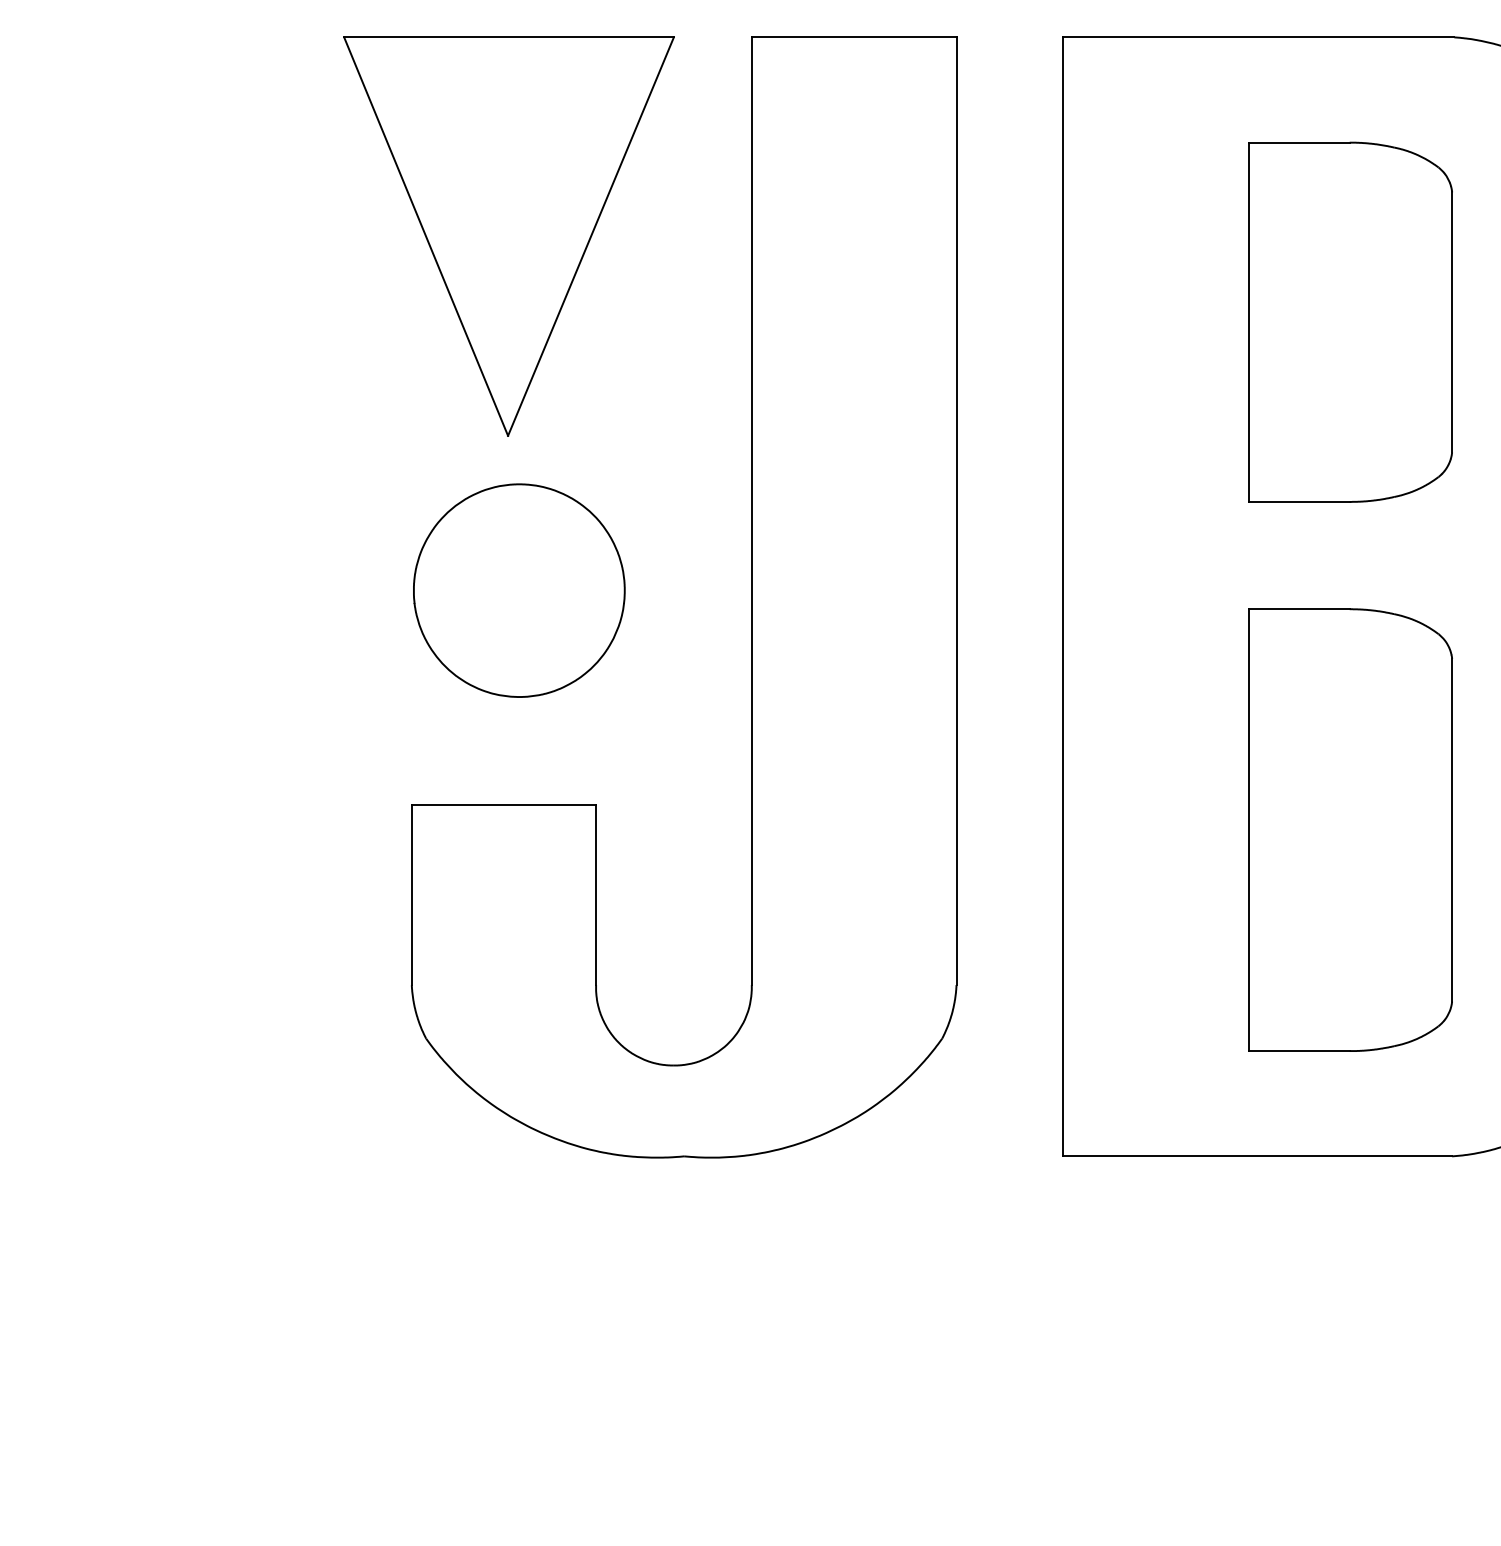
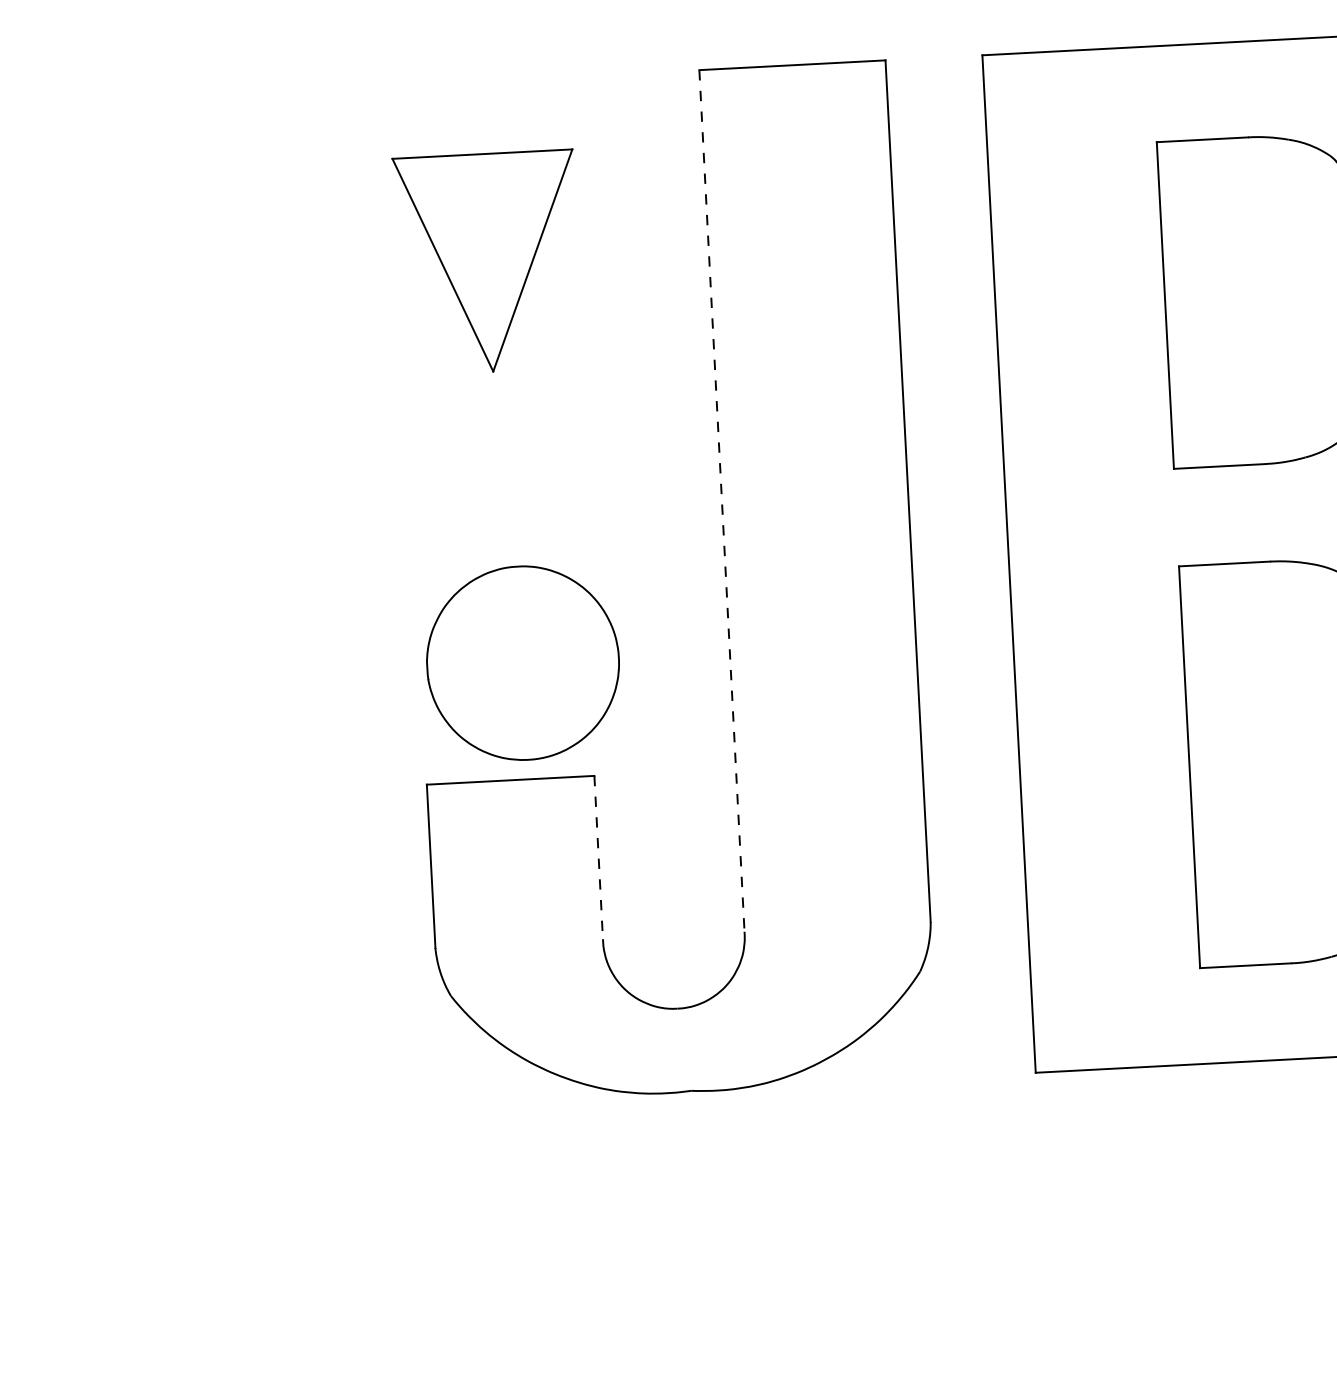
part: (508, 236) -> (487, 262), size x0.6
line: (751, 511) -> (721, 501), solid -> dashed
part: (519, 590) -> (523, 663), moved
line: (596, 895) -> (599, 857), solid -> dashed

